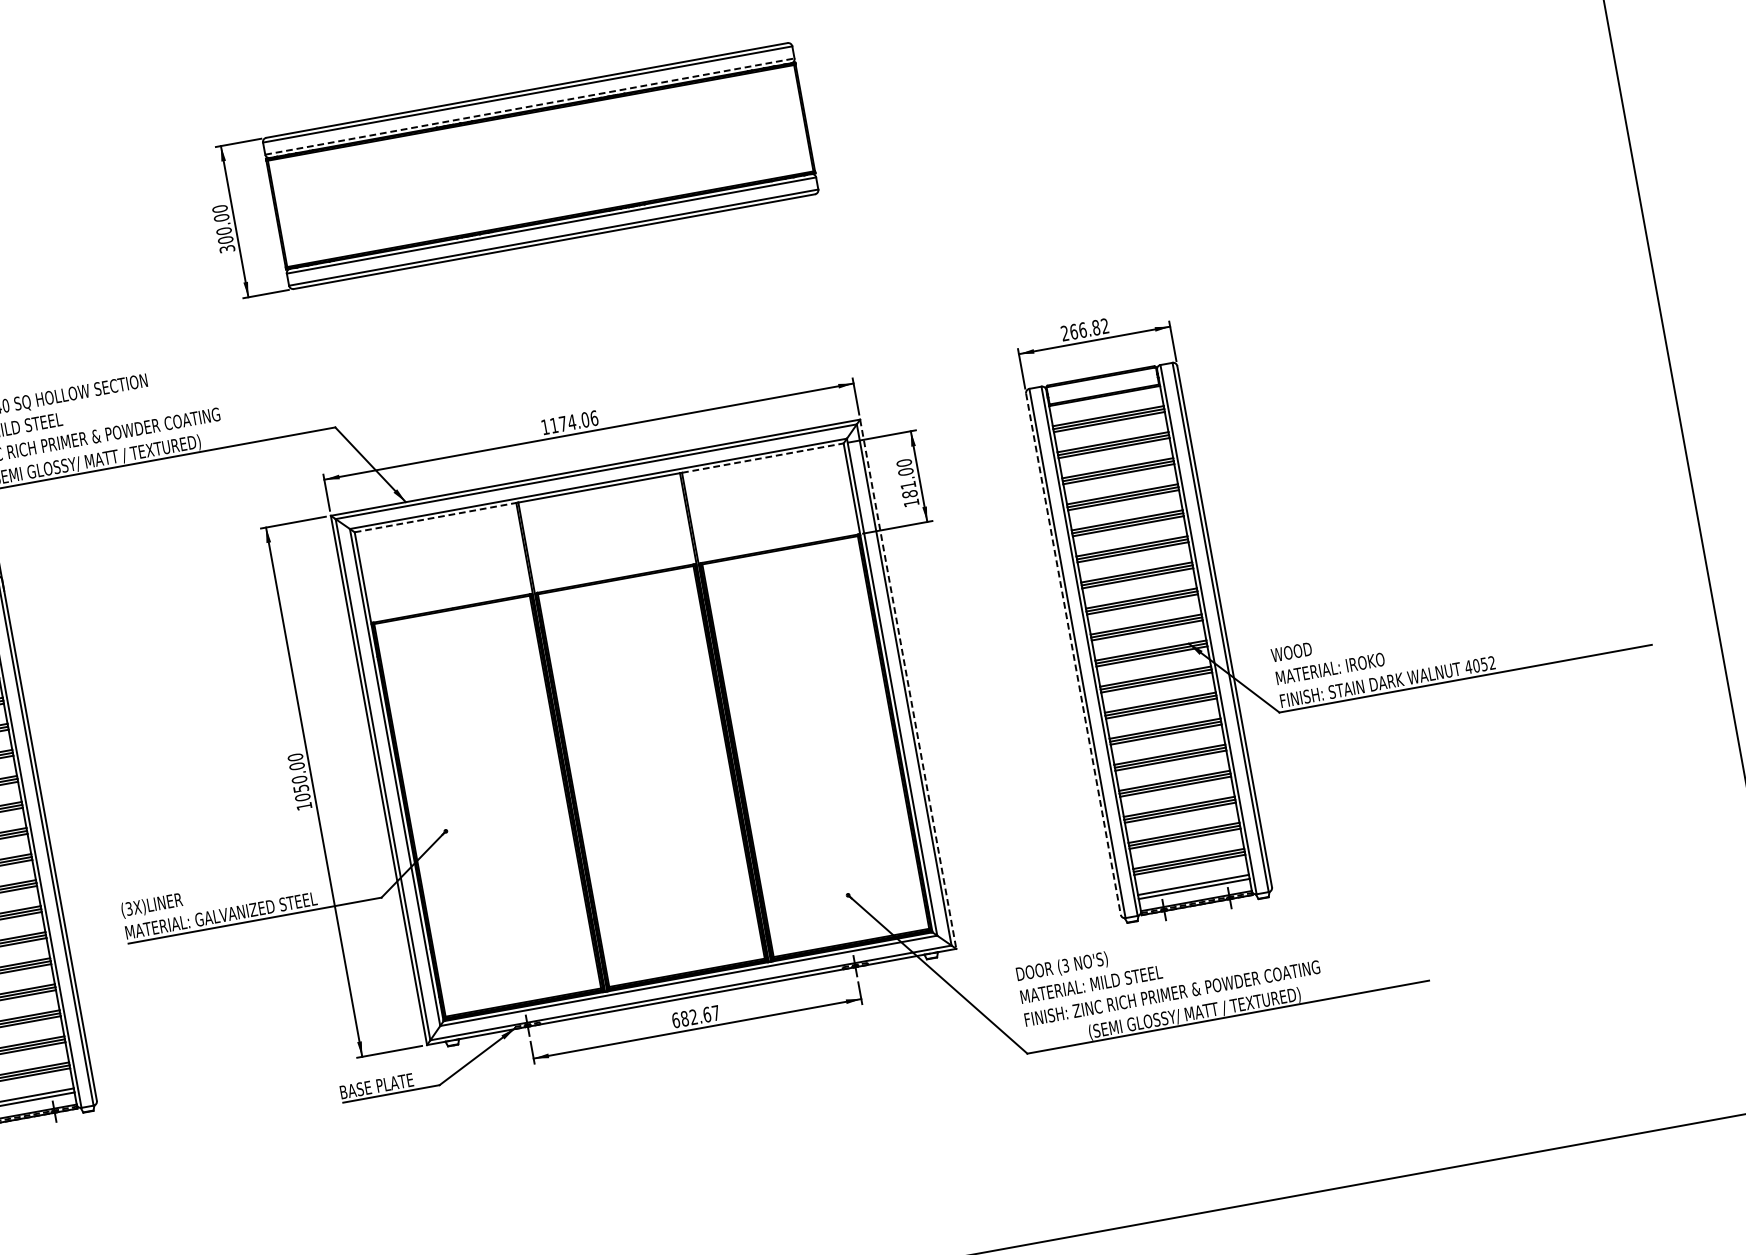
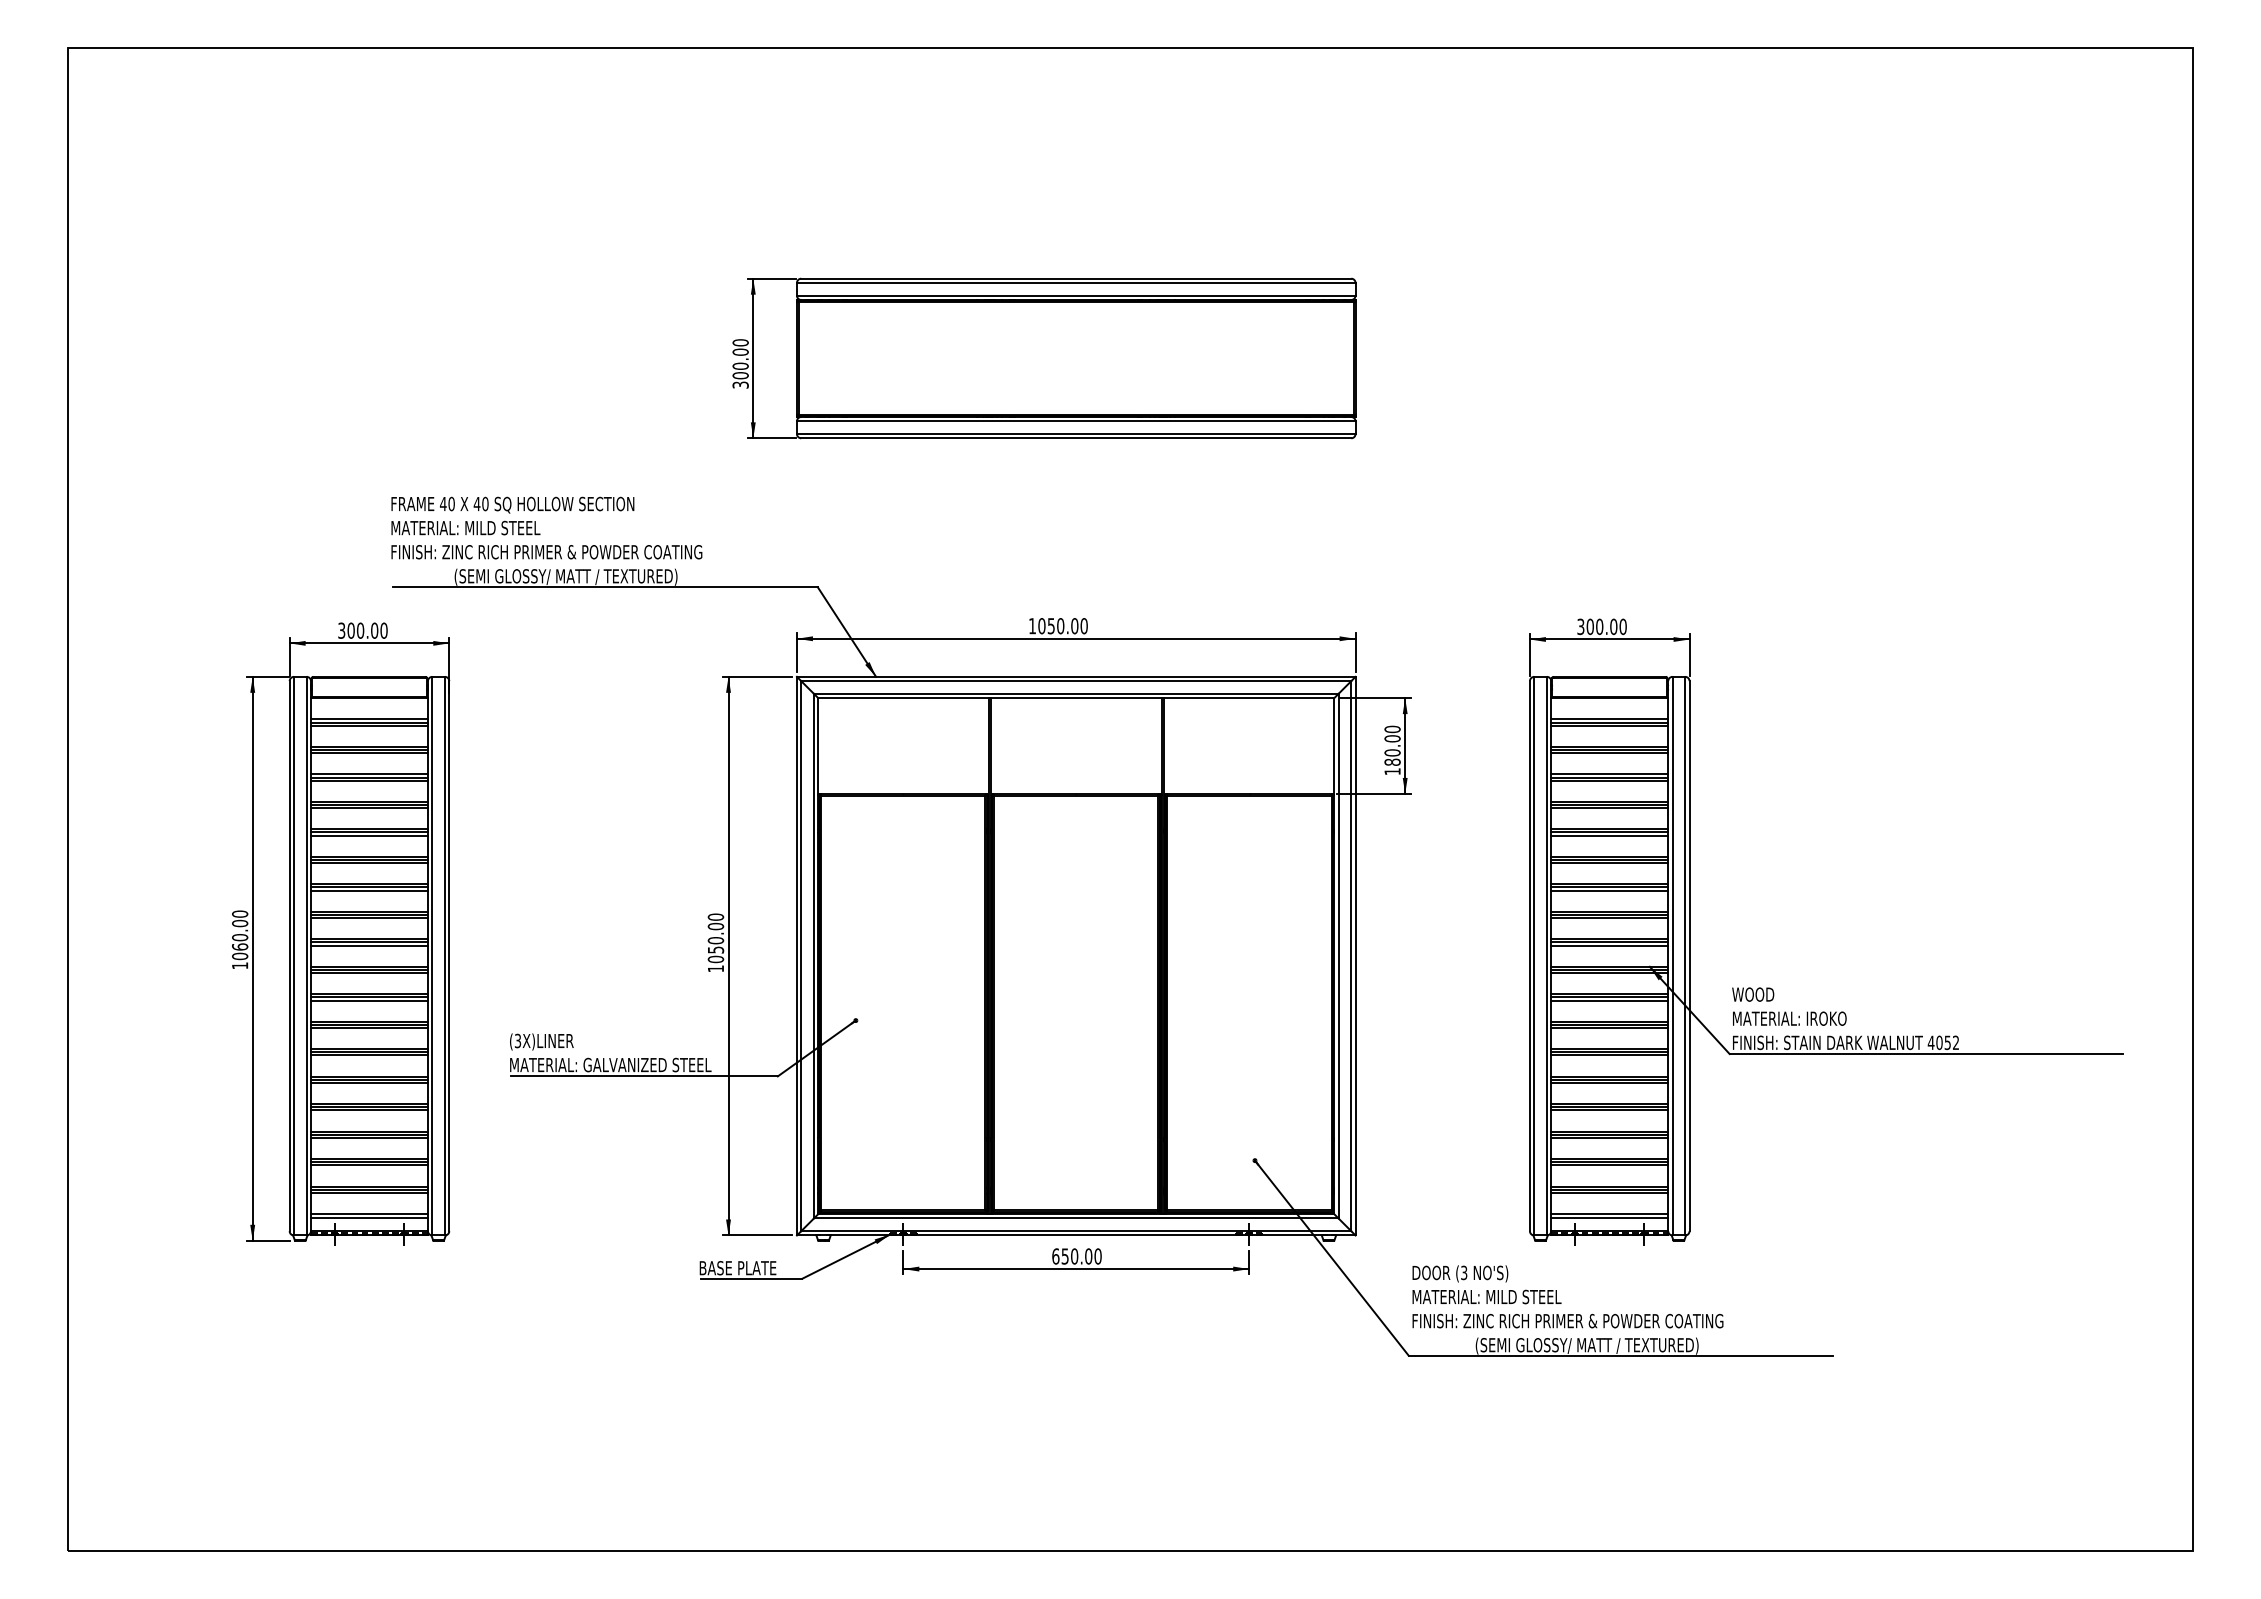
line: (530, 106) -> (1076, 295), dashed -> solid
text: (1084, 329) -> (1601, 626), 266.82 -> 300.00
text: (573, 422) -> (1062, 626), 1174.06 -> 1050.00
line: (763, 458) -> (1249, 698), dashed -> solid
text: (908, 484) -> (1392, 752), 181.00 -> 180.00
line: (436, 517) -> (904, 698), dashed -> solid
line: (1073, 654) -> (1529, 956), dashed -> solid
line: (908, 684) -> (1355, 956), dashed -> solid
text: (700, 1016) -> (1081, 1256), 682.67 -> 650.00

